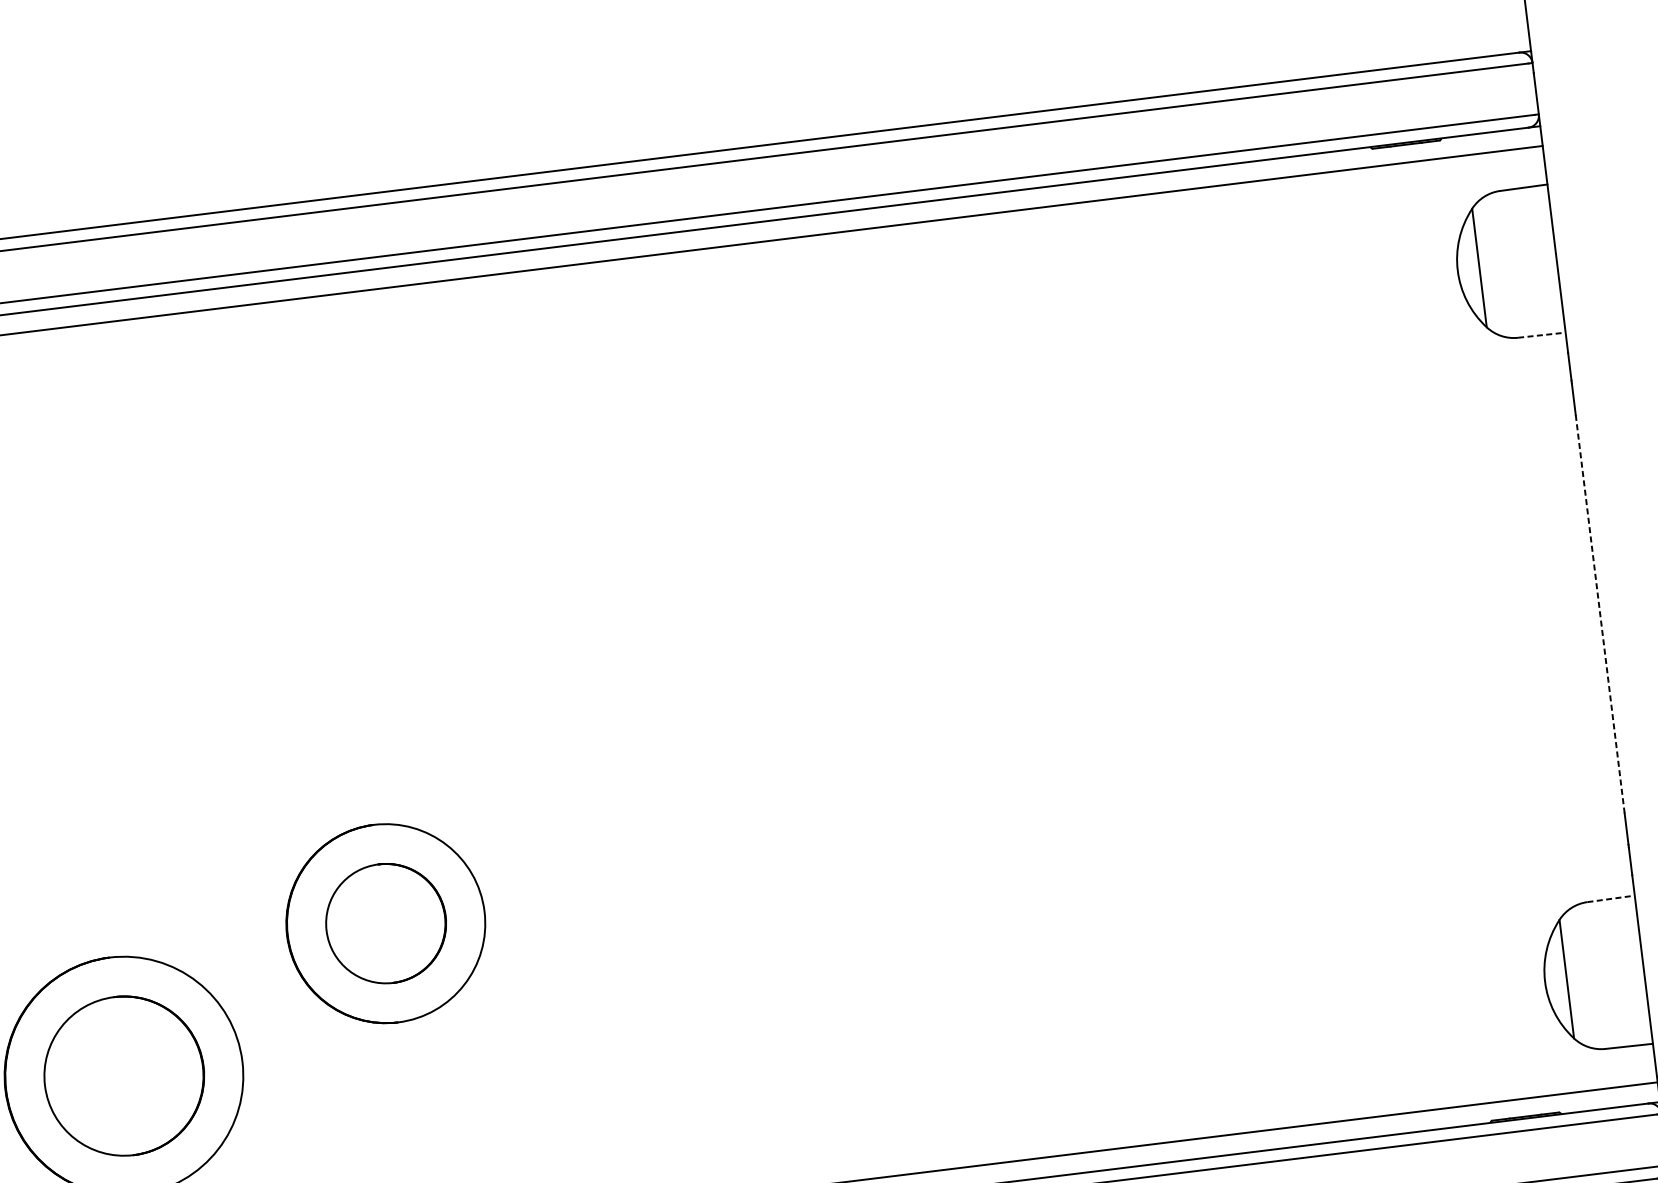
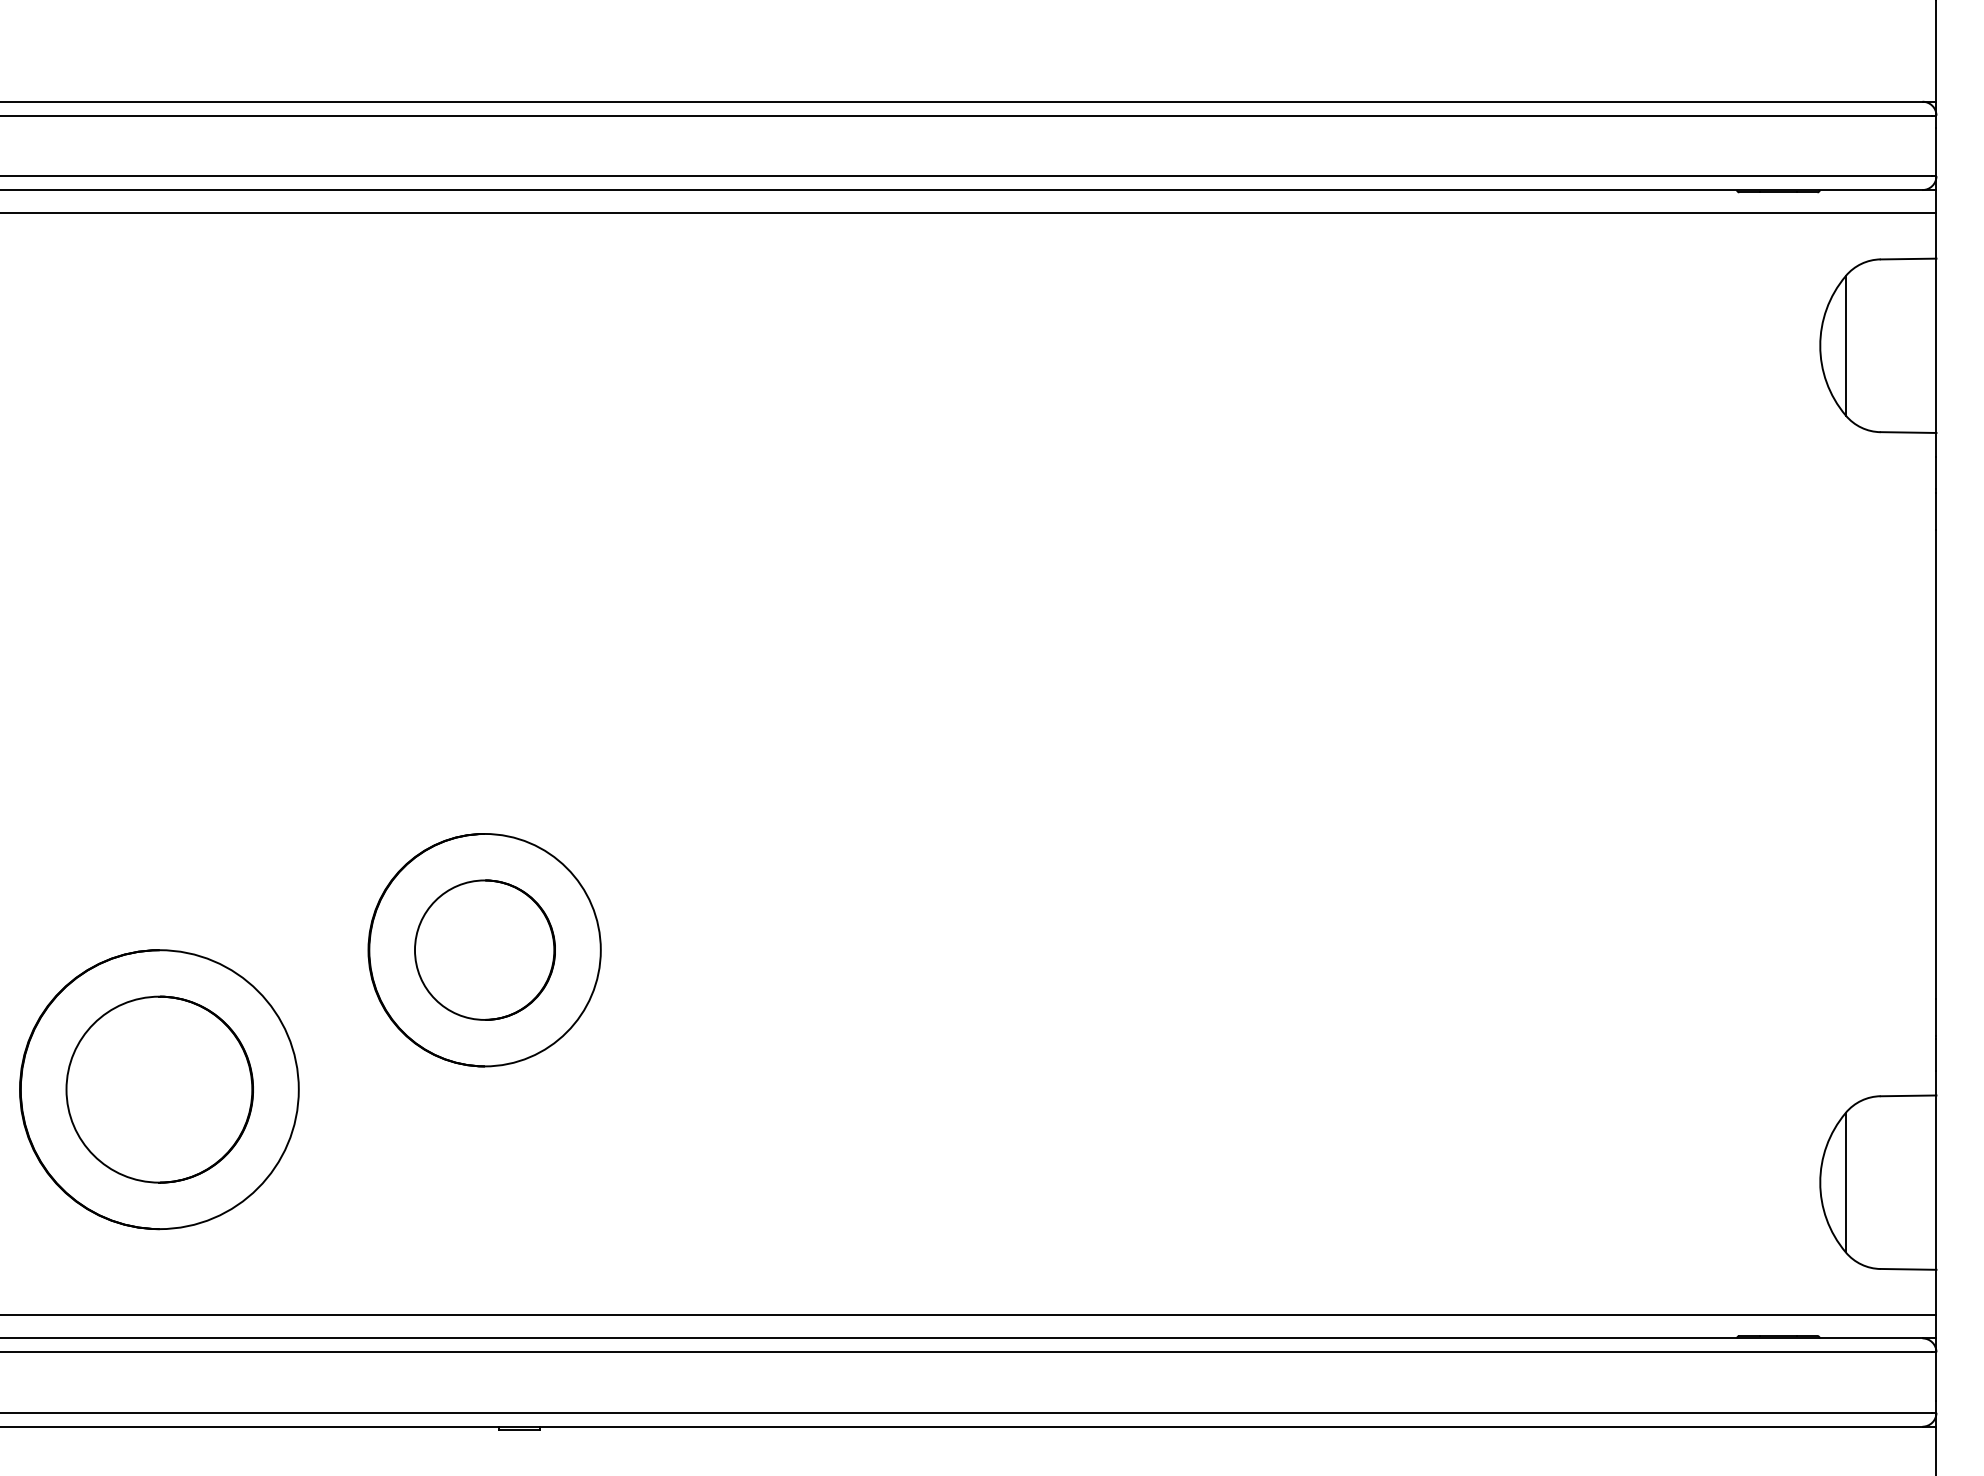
line: (1541, 335) -> (1908, 432), dashed -> solid
line: (1600, 614) -> (1936, 764), dashed -> solid
line: (1610, 898) -> (1908, 1095), dashed -> solid

